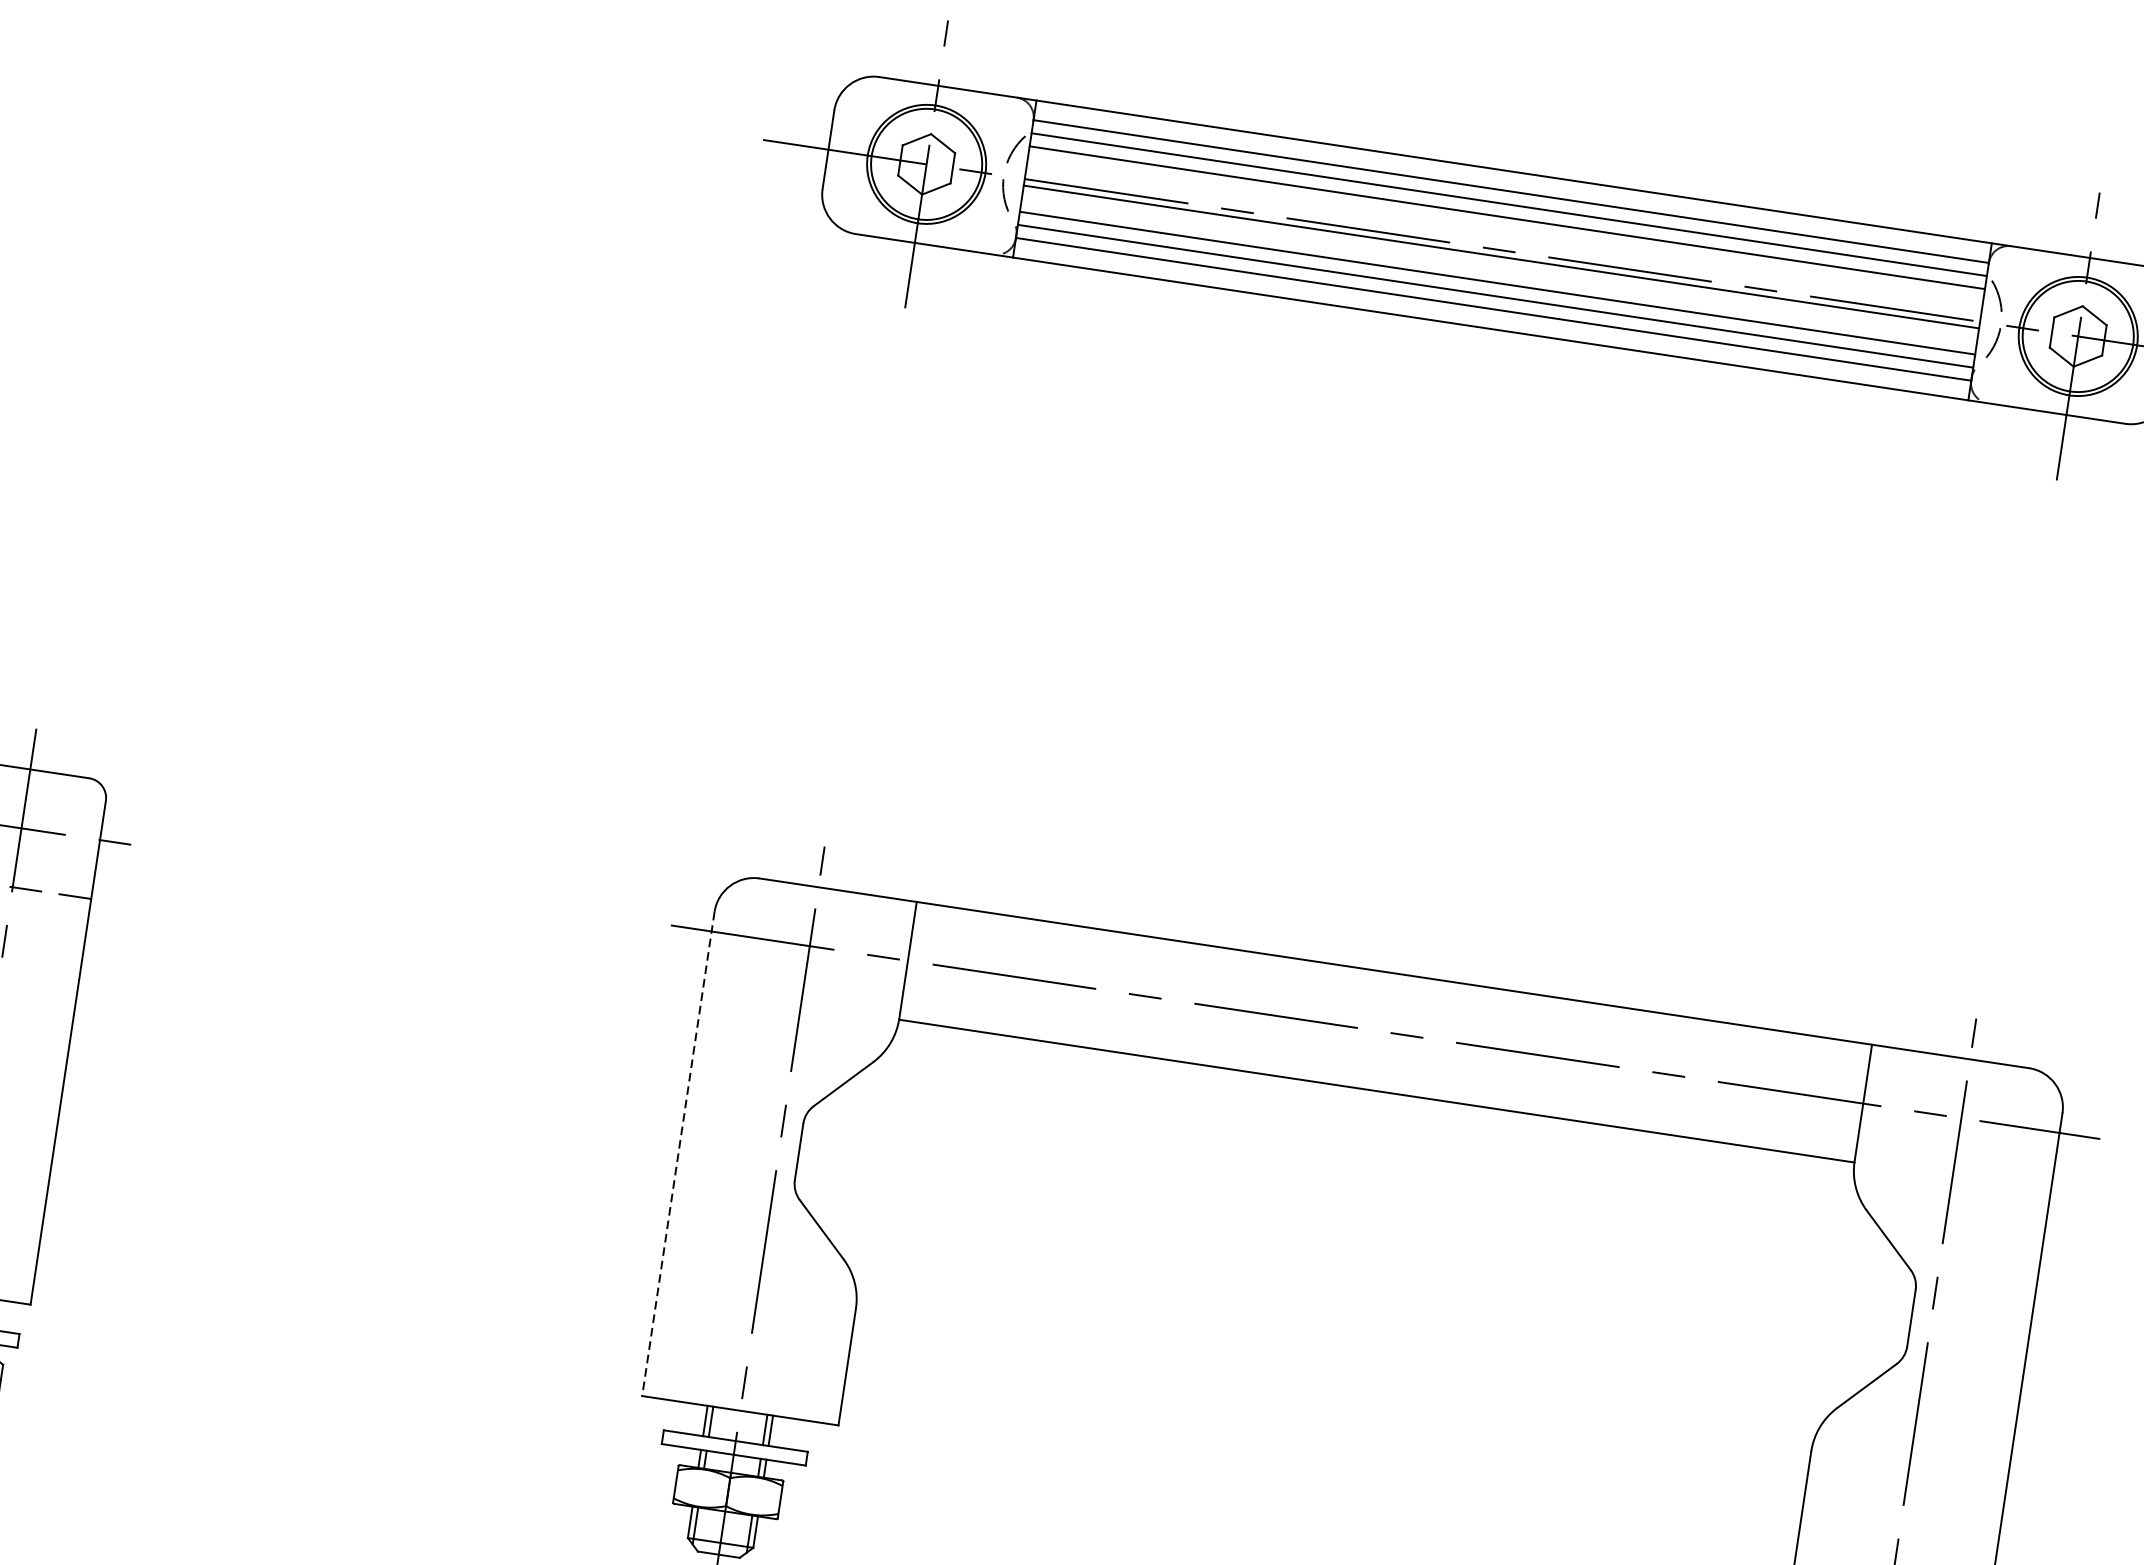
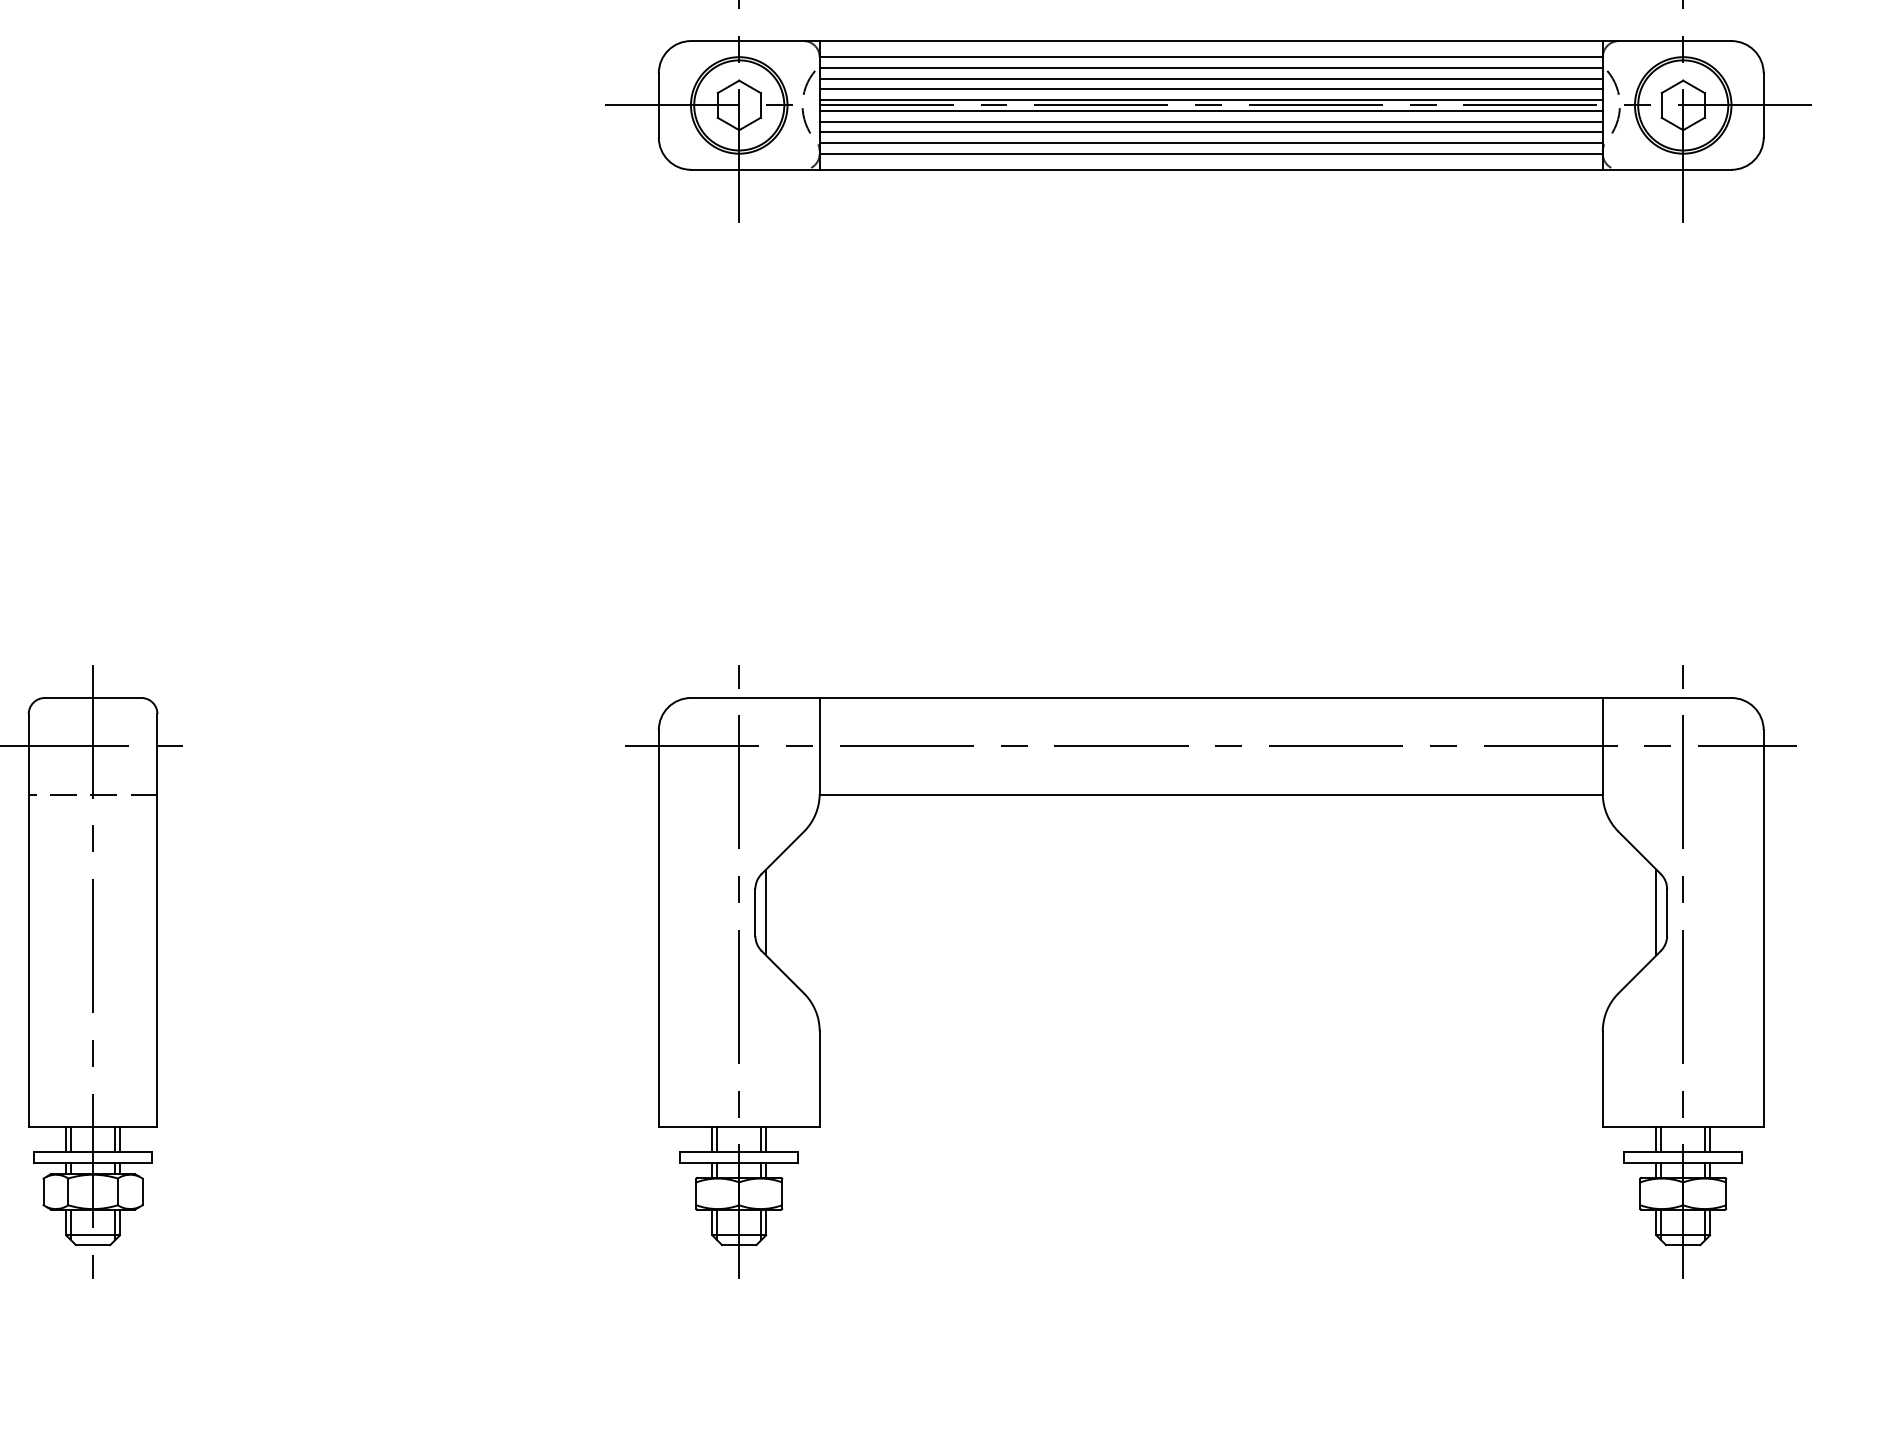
line: (1504, 230) -> (1210, 89), added
line: (1502, 244) -> (1210, 100), added
line: (1498, 269) -> (1210, 121), added
line: (812, 1153) -> (766, 912), added
line: (677, 1154) -> (658, 929), dashed -> solid
line: (1898, 1316) -> (1656, 912), added

